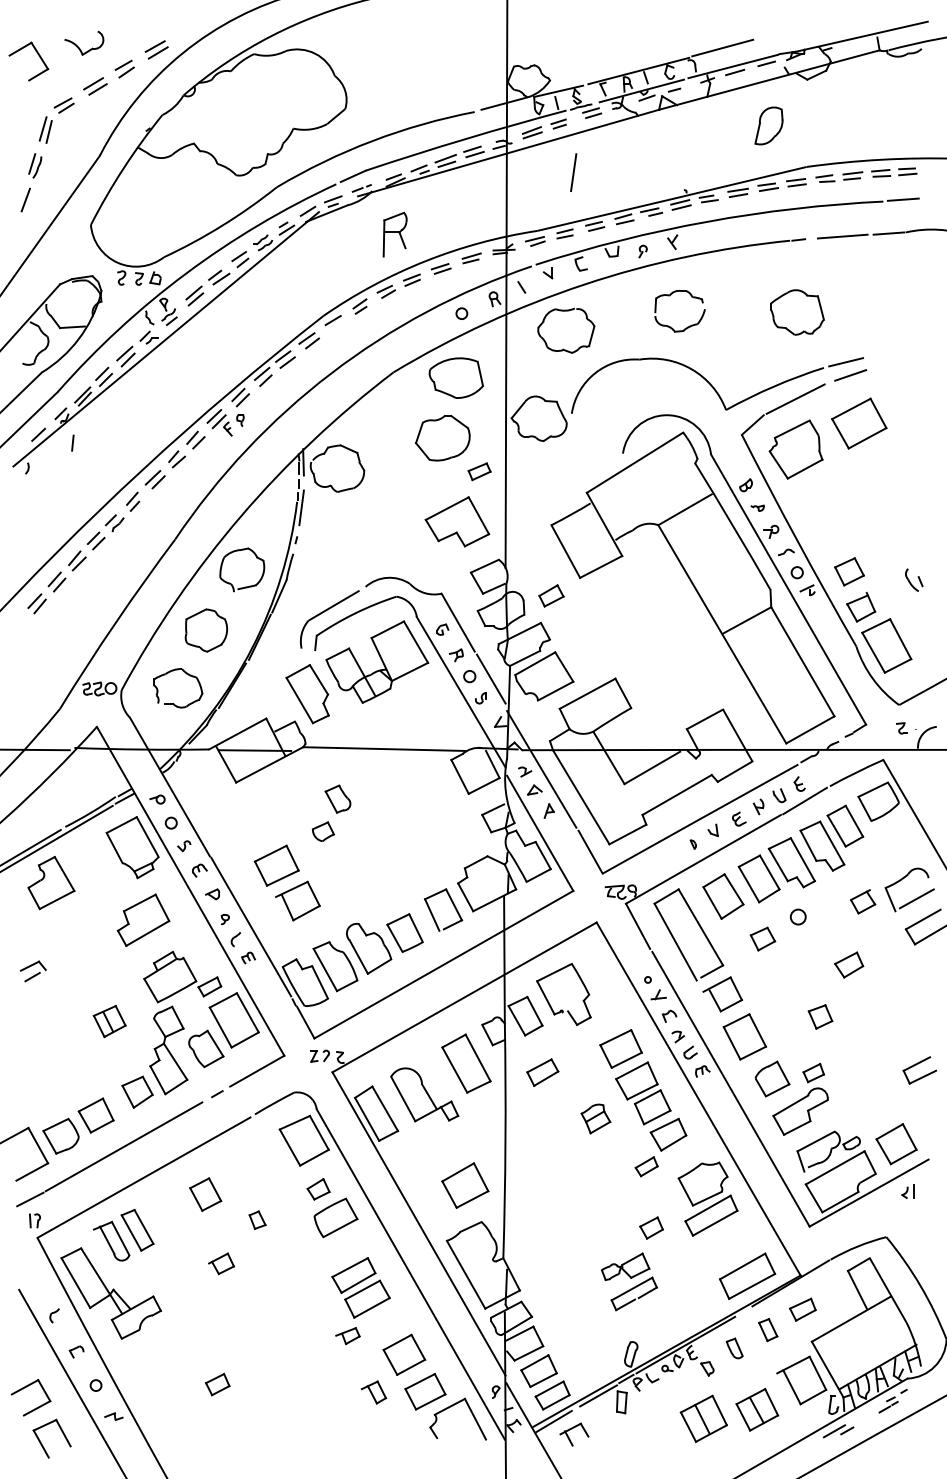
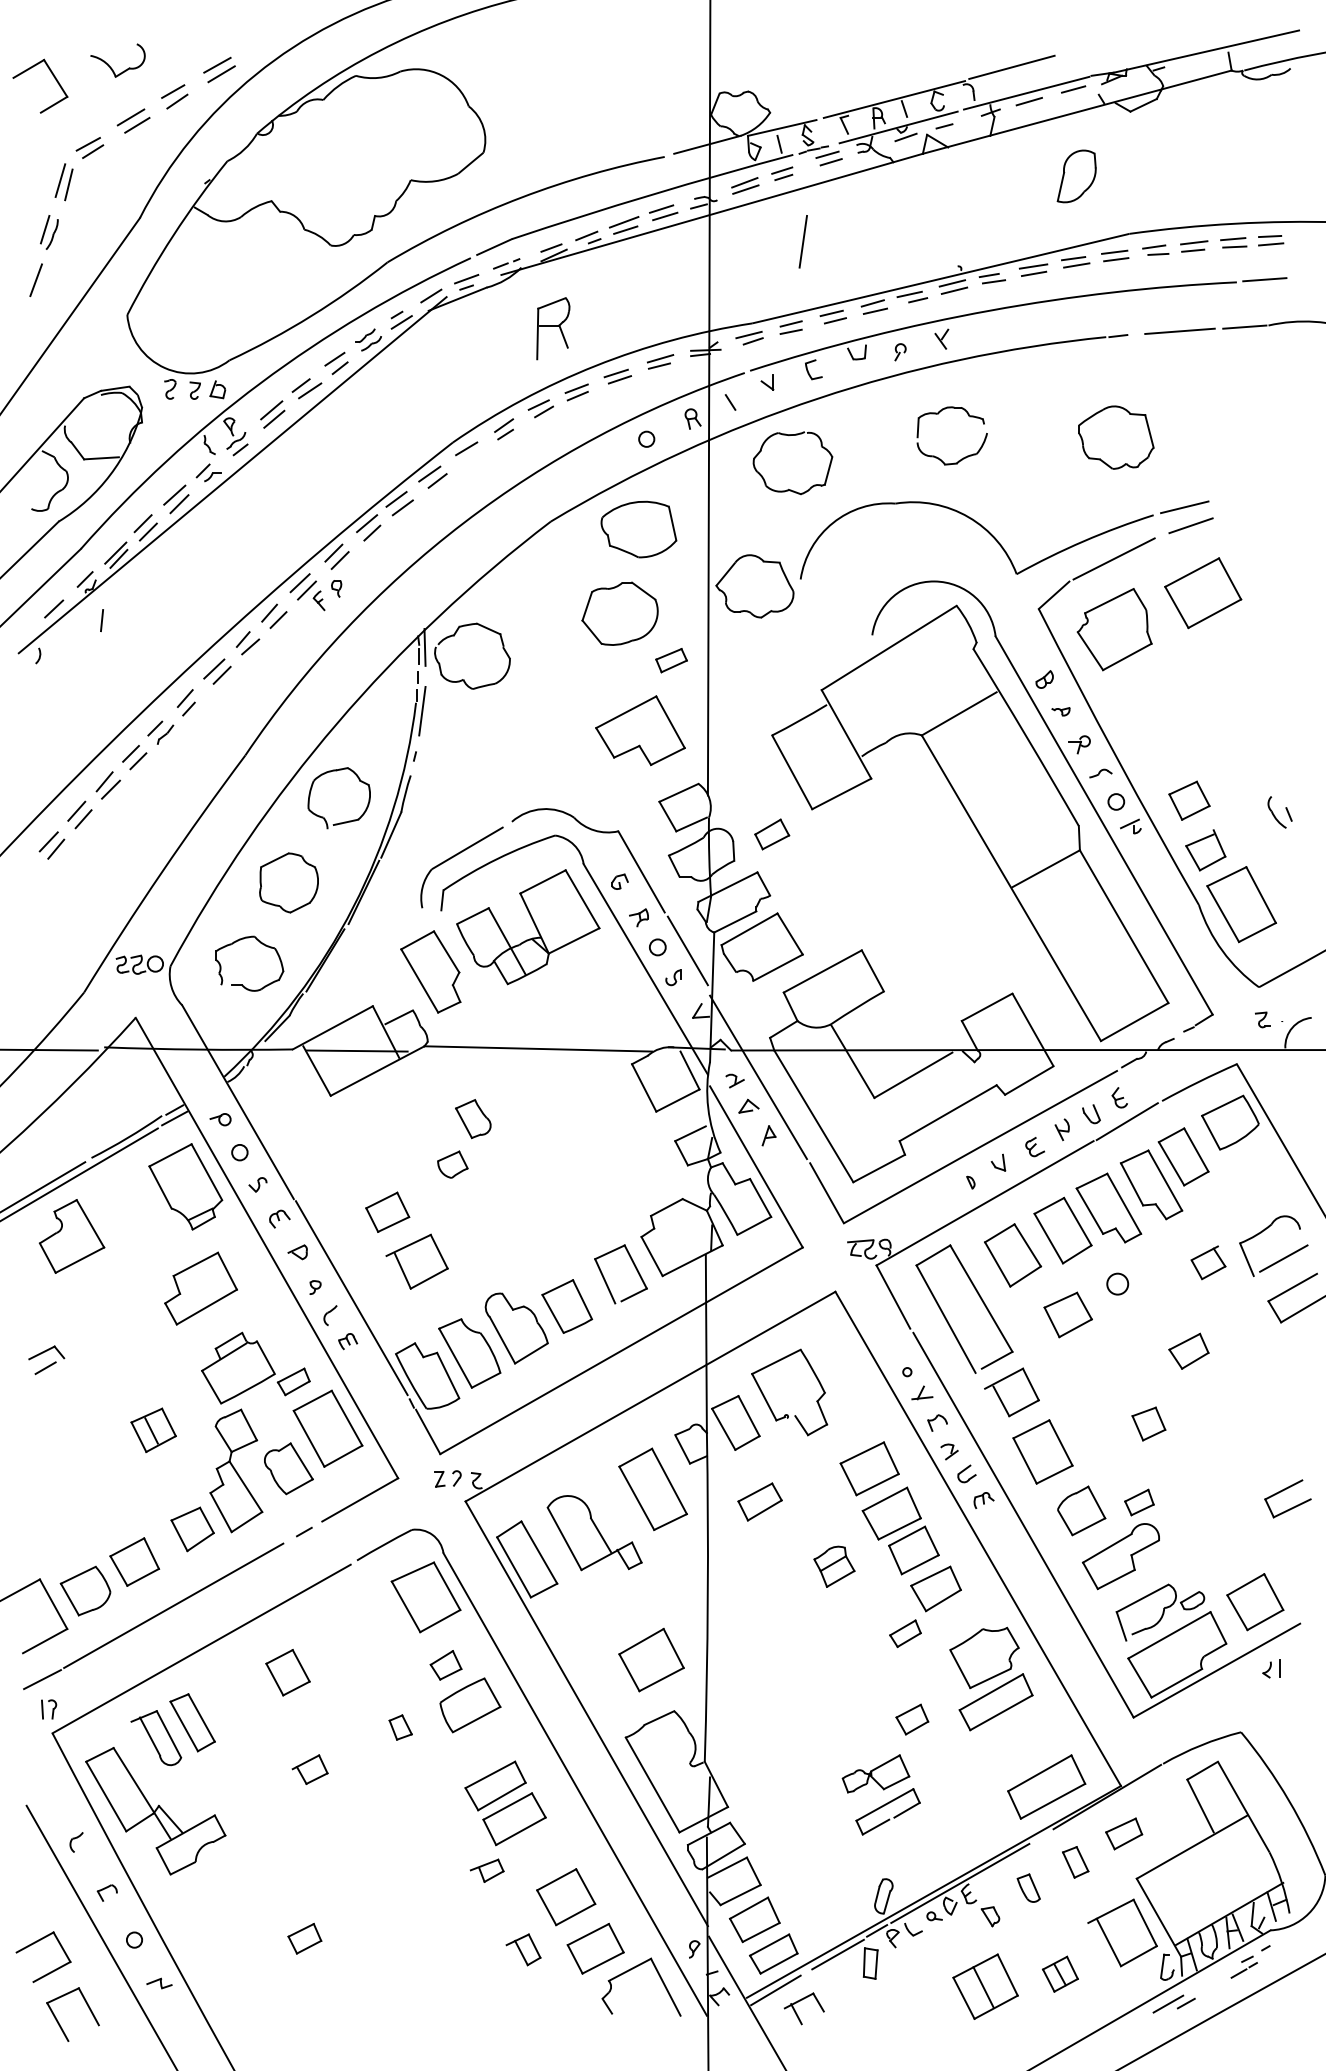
part: (276, 865) -> (387, 1212), size x0.7
part: (763, 938) -> (1068, 1314), size x1.4
part: (257, 1220) -> (400, 1727), moved
part: (757, 1410) -> (1060, 1974), size x0.6

